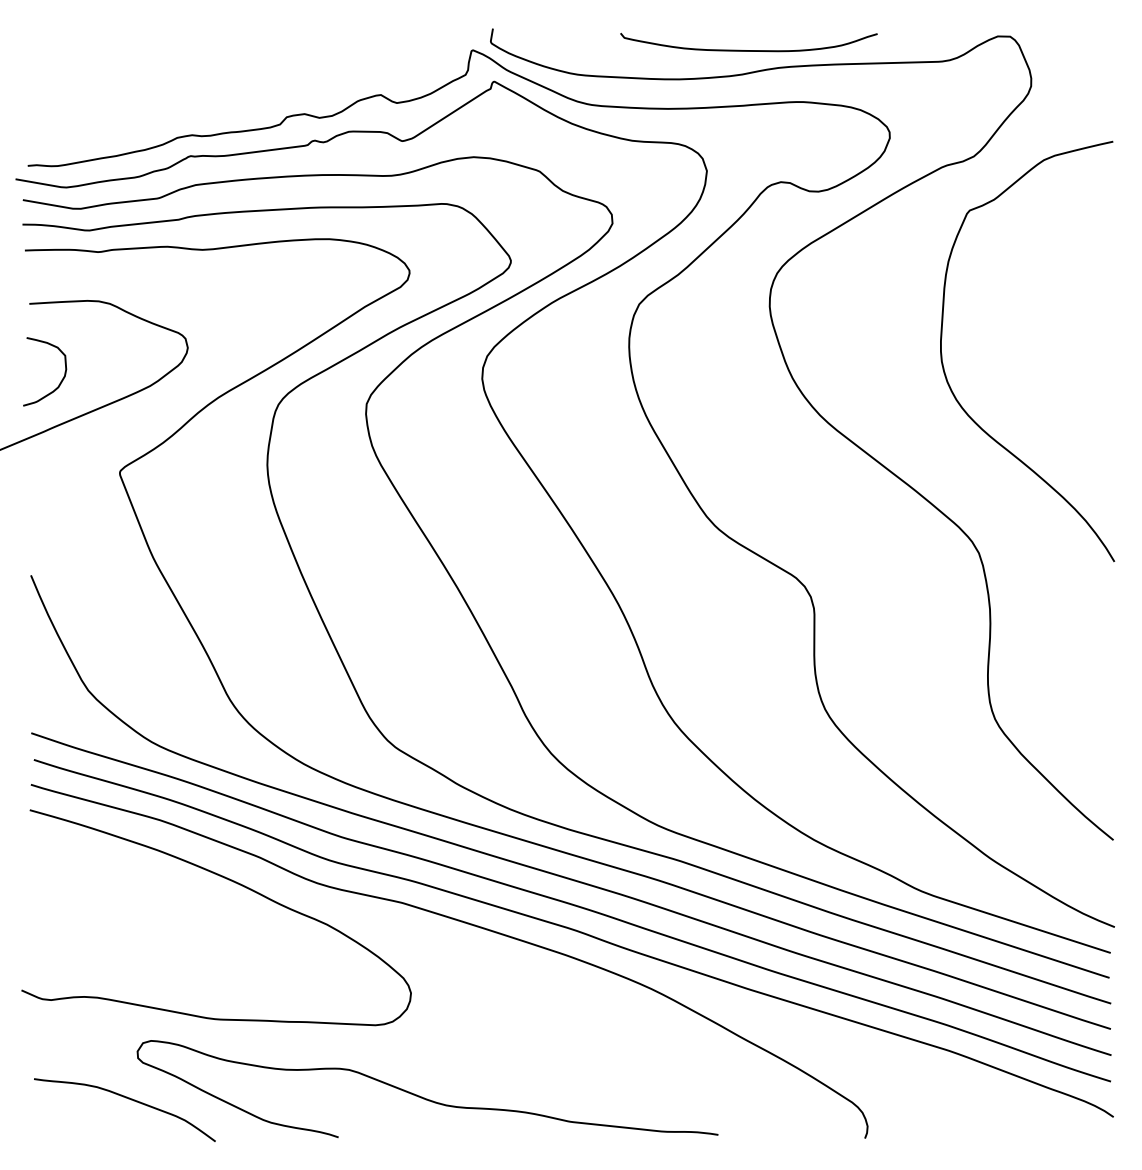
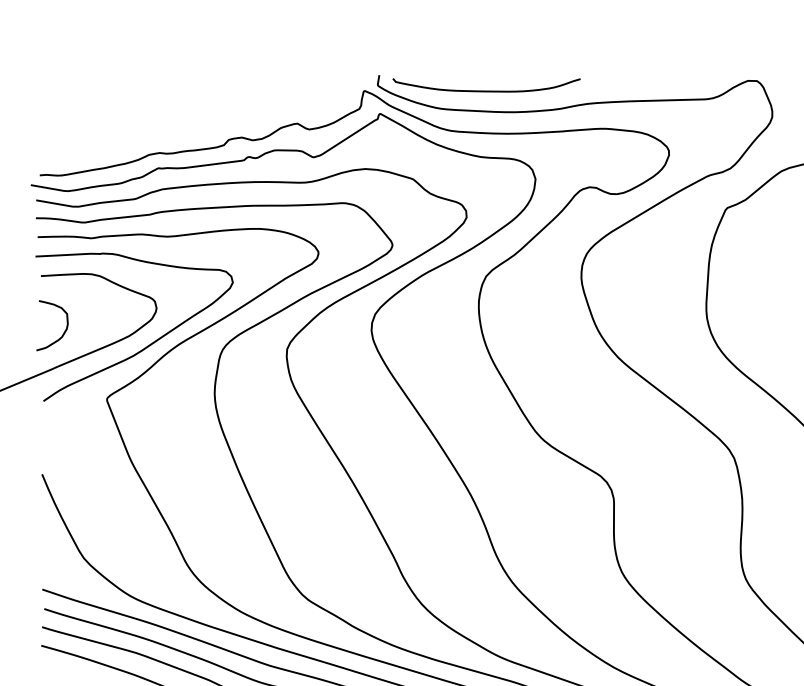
curve: (748, 50) -> (486, 91), moved
curve: (173, 400) -> (146, 346), added

